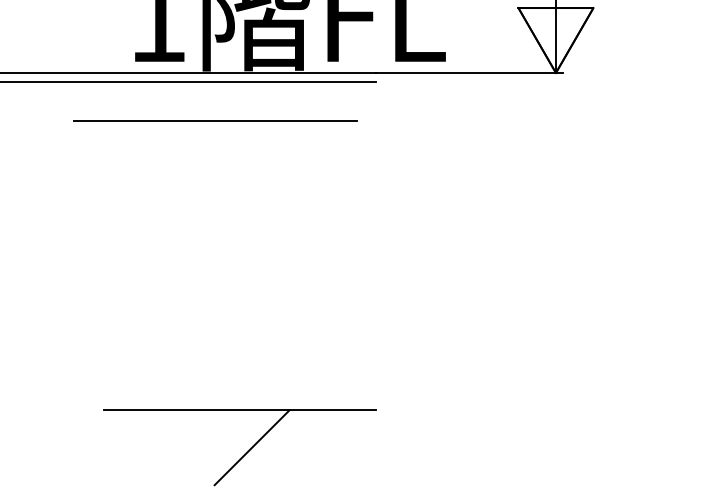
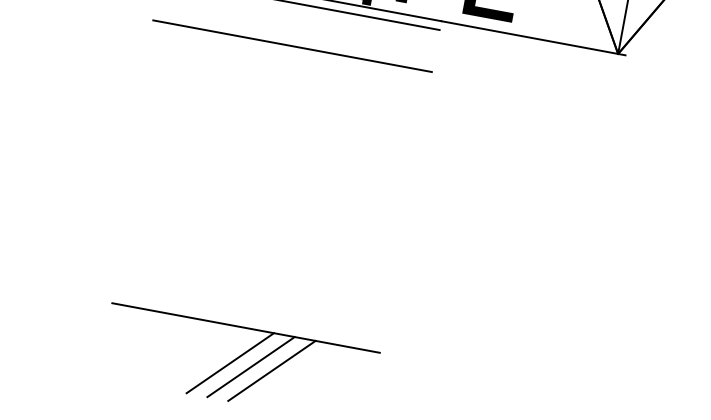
line: (215, 120) -> (292, 46), moved
line: (230, 447) -> (229, 362), added
line: (272, 447) -> (271, 370), added

